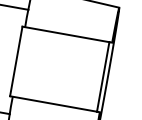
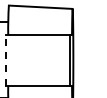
line: (16, 60) -> (6, 59), solid -> dashed

